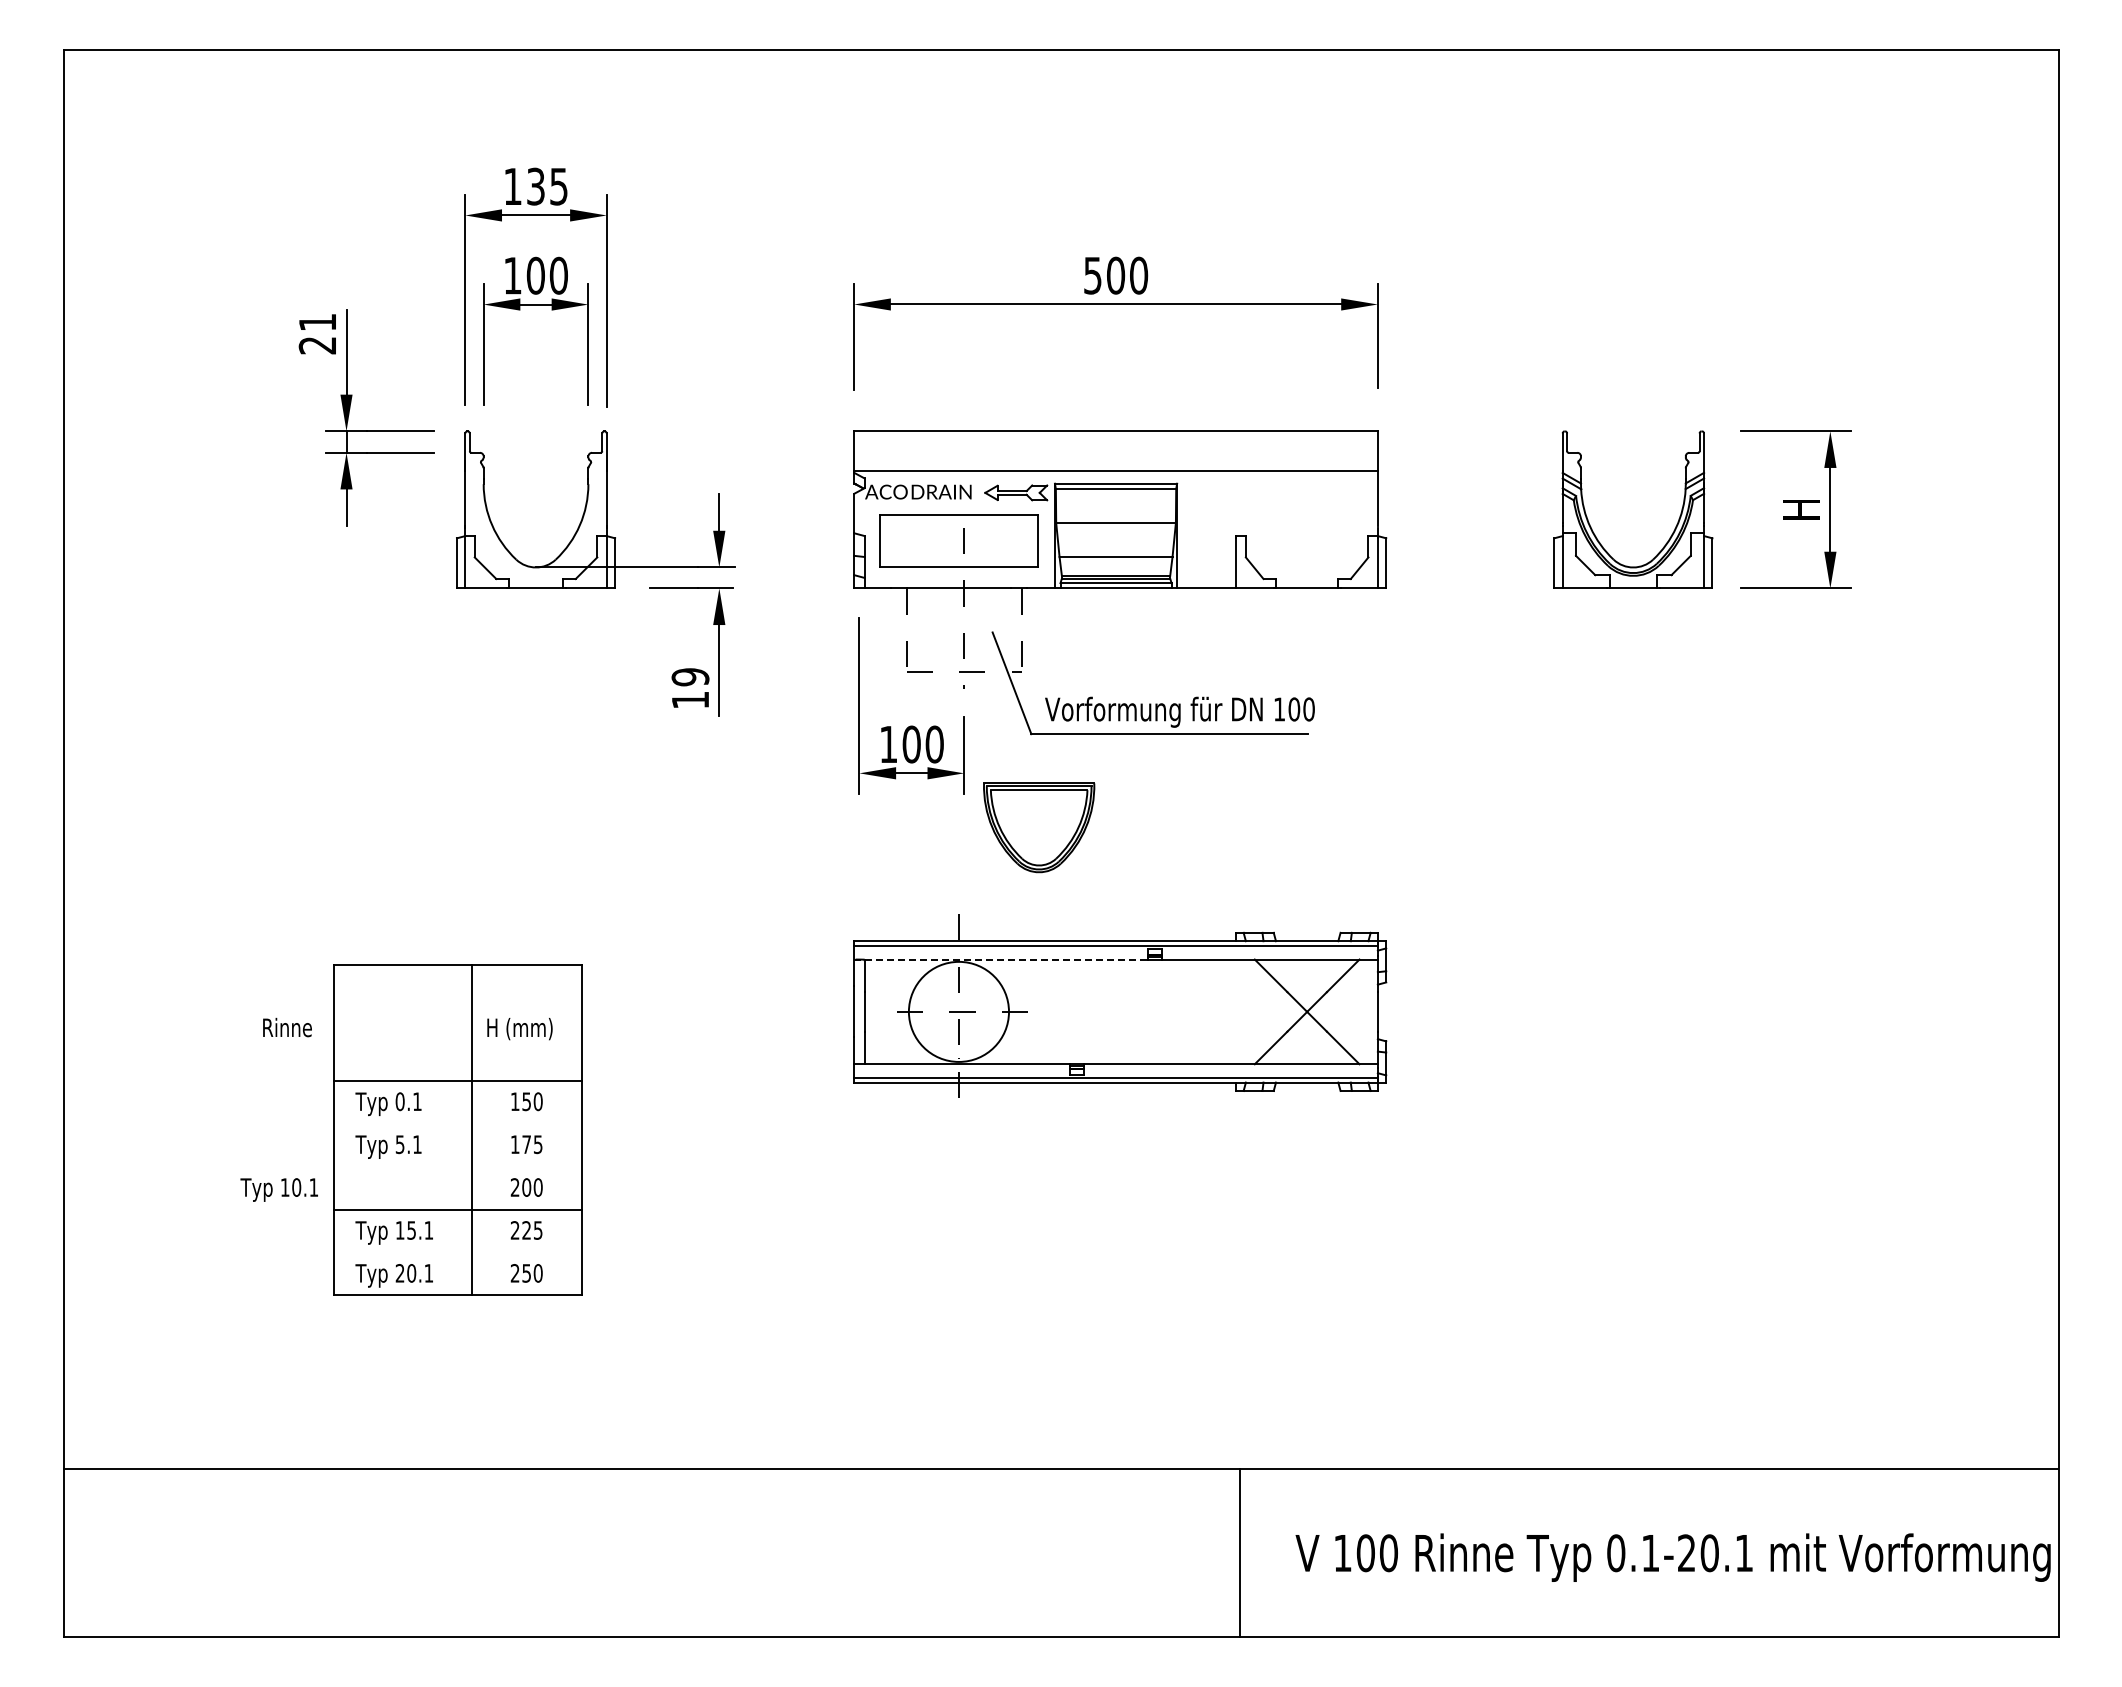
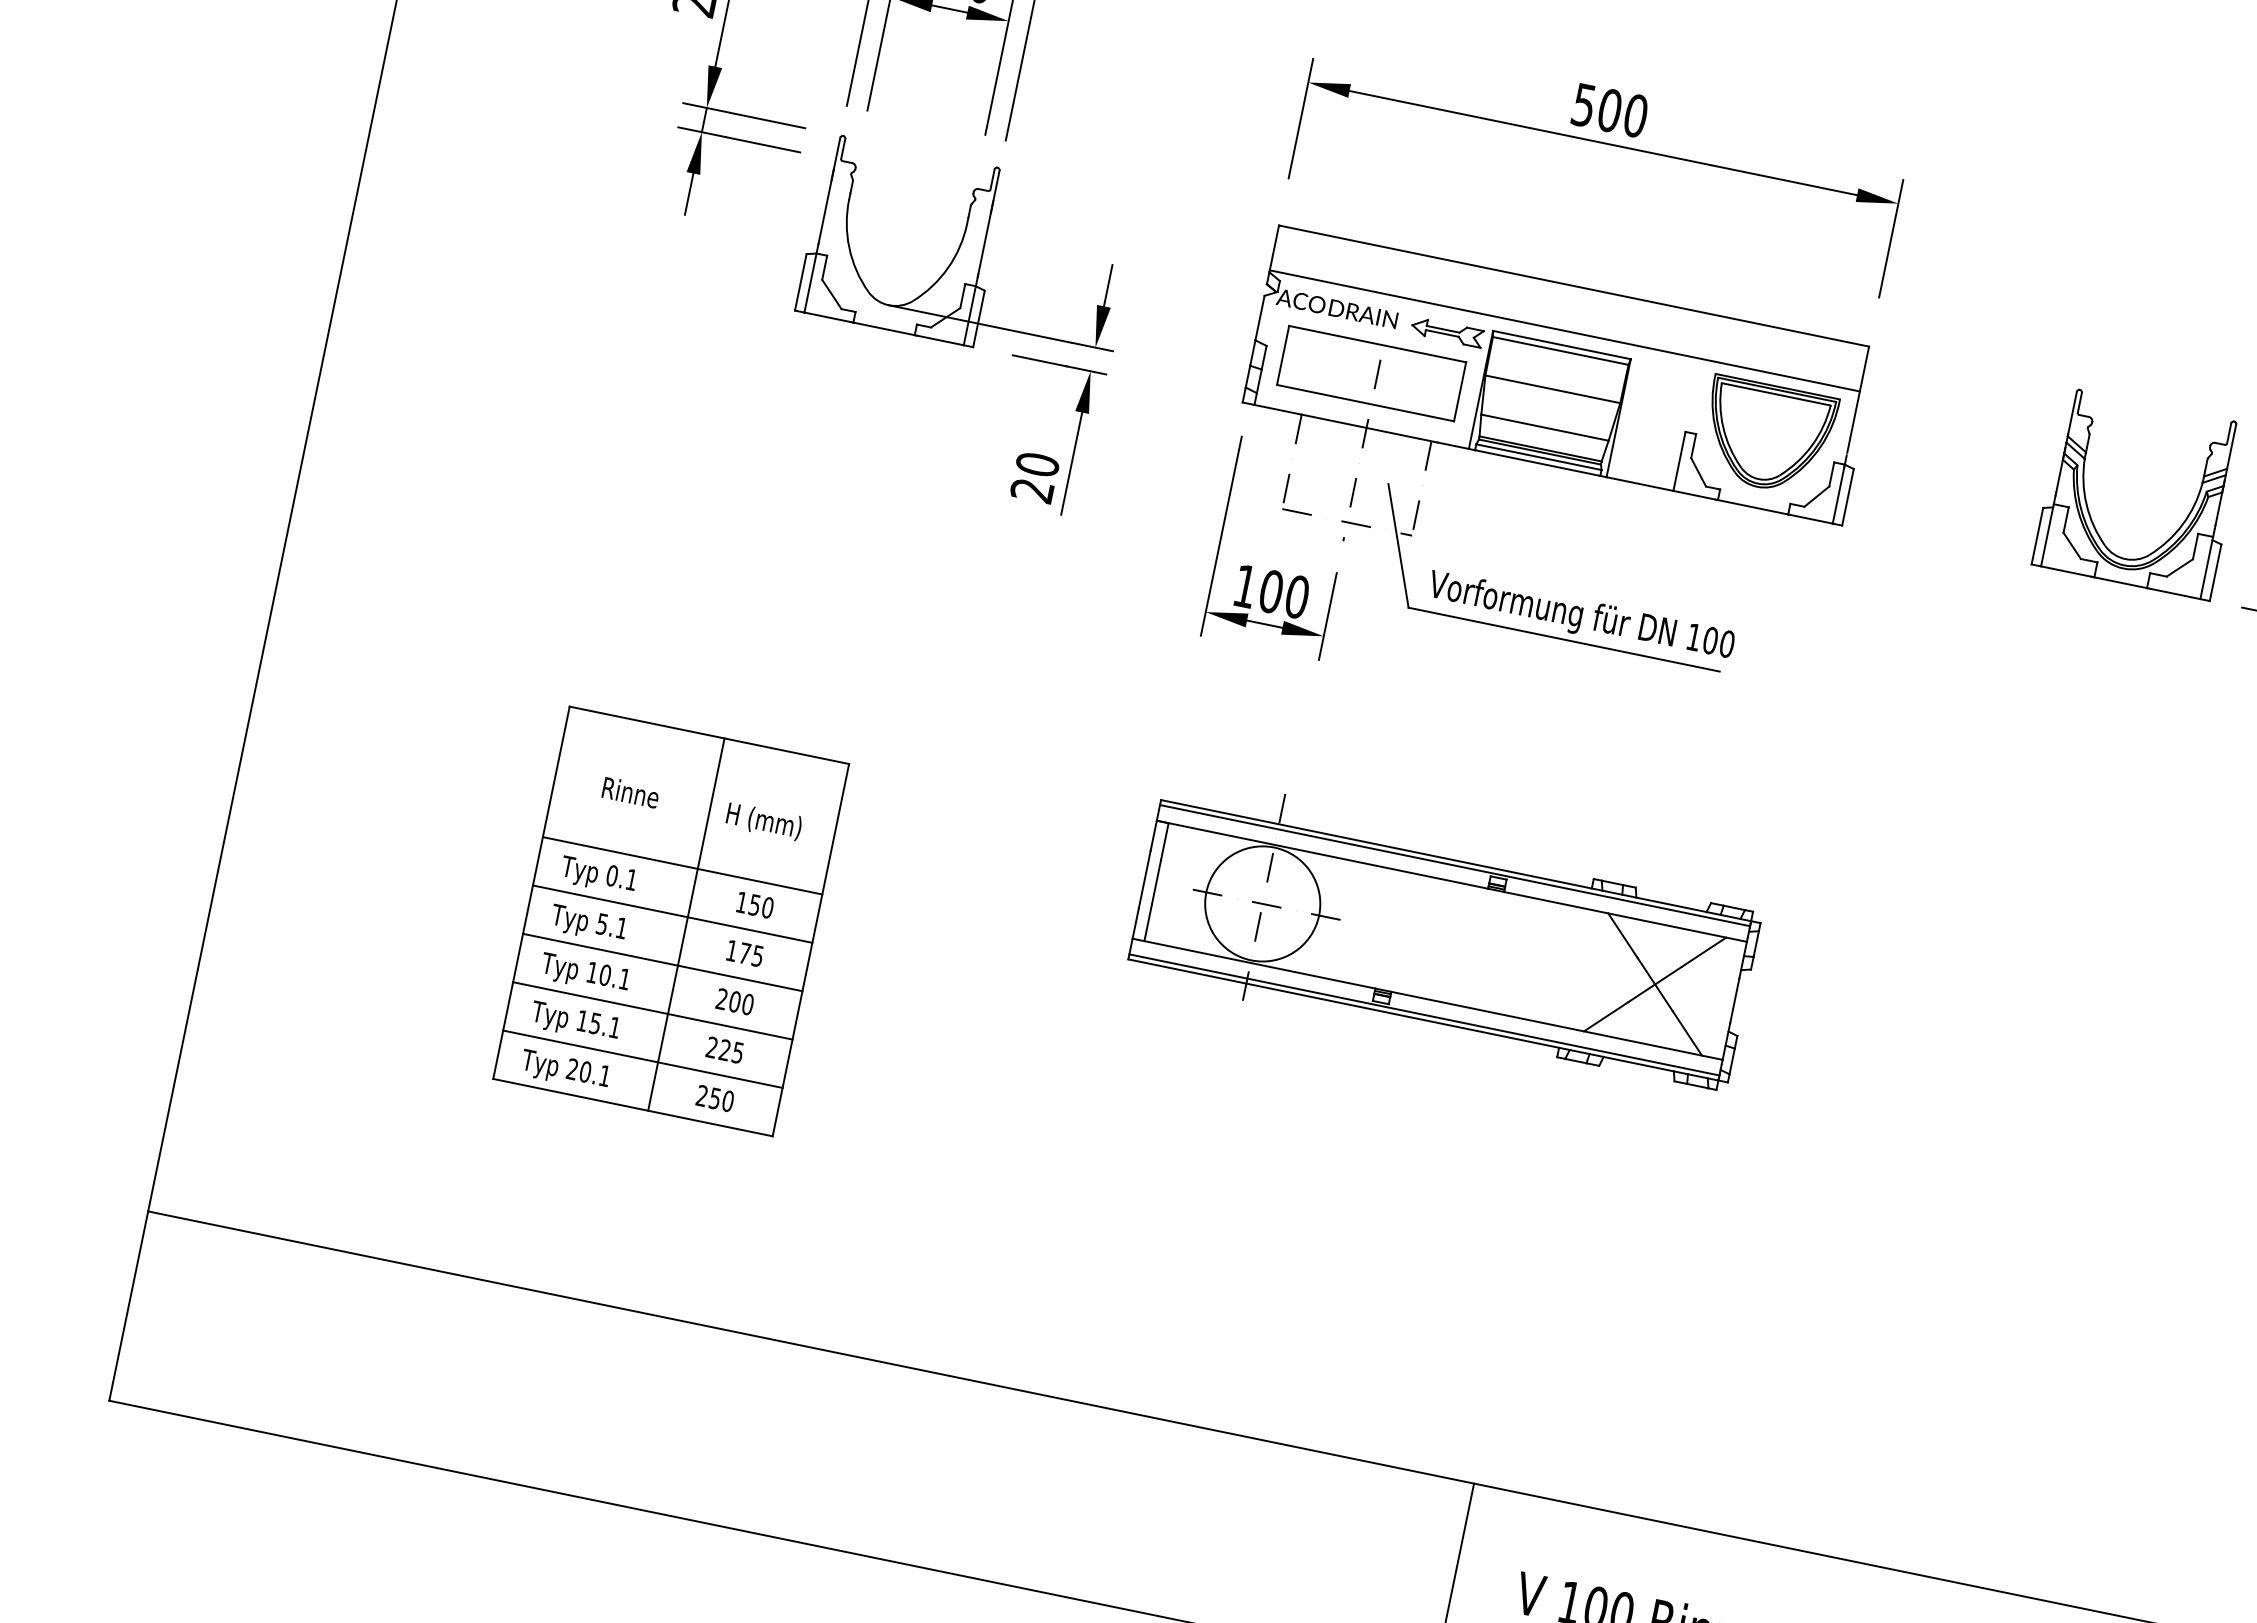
text: (690, 688) -> (1035, 477), 19 -> 20
part: (1039, 827) -> (1768, 436), moved
line: (1001, 959) -> (1322, 854), dashed -> solid
text: (287, 1027) -> (630, 792), moved
line: (458, 1123) -> (672, 913), added
line: (458, 1166) -> (663, 962), added
text: (278, 1189) -> (584, 973), moved
line: (458, 1252) -> (643, 1059), added

